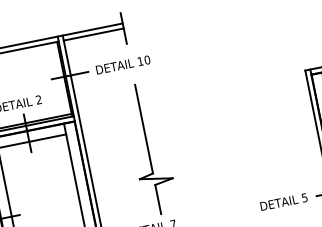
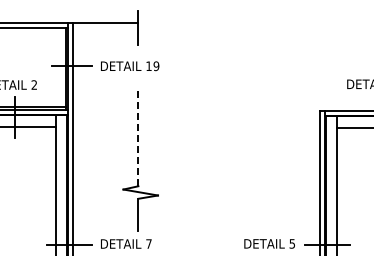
line: (93, 34) -> (105, 28), removed
text: (147, 60) -> (156, 66), 10 -> 19
line: (144, 128) -> (138, 137), solid -> dashed

